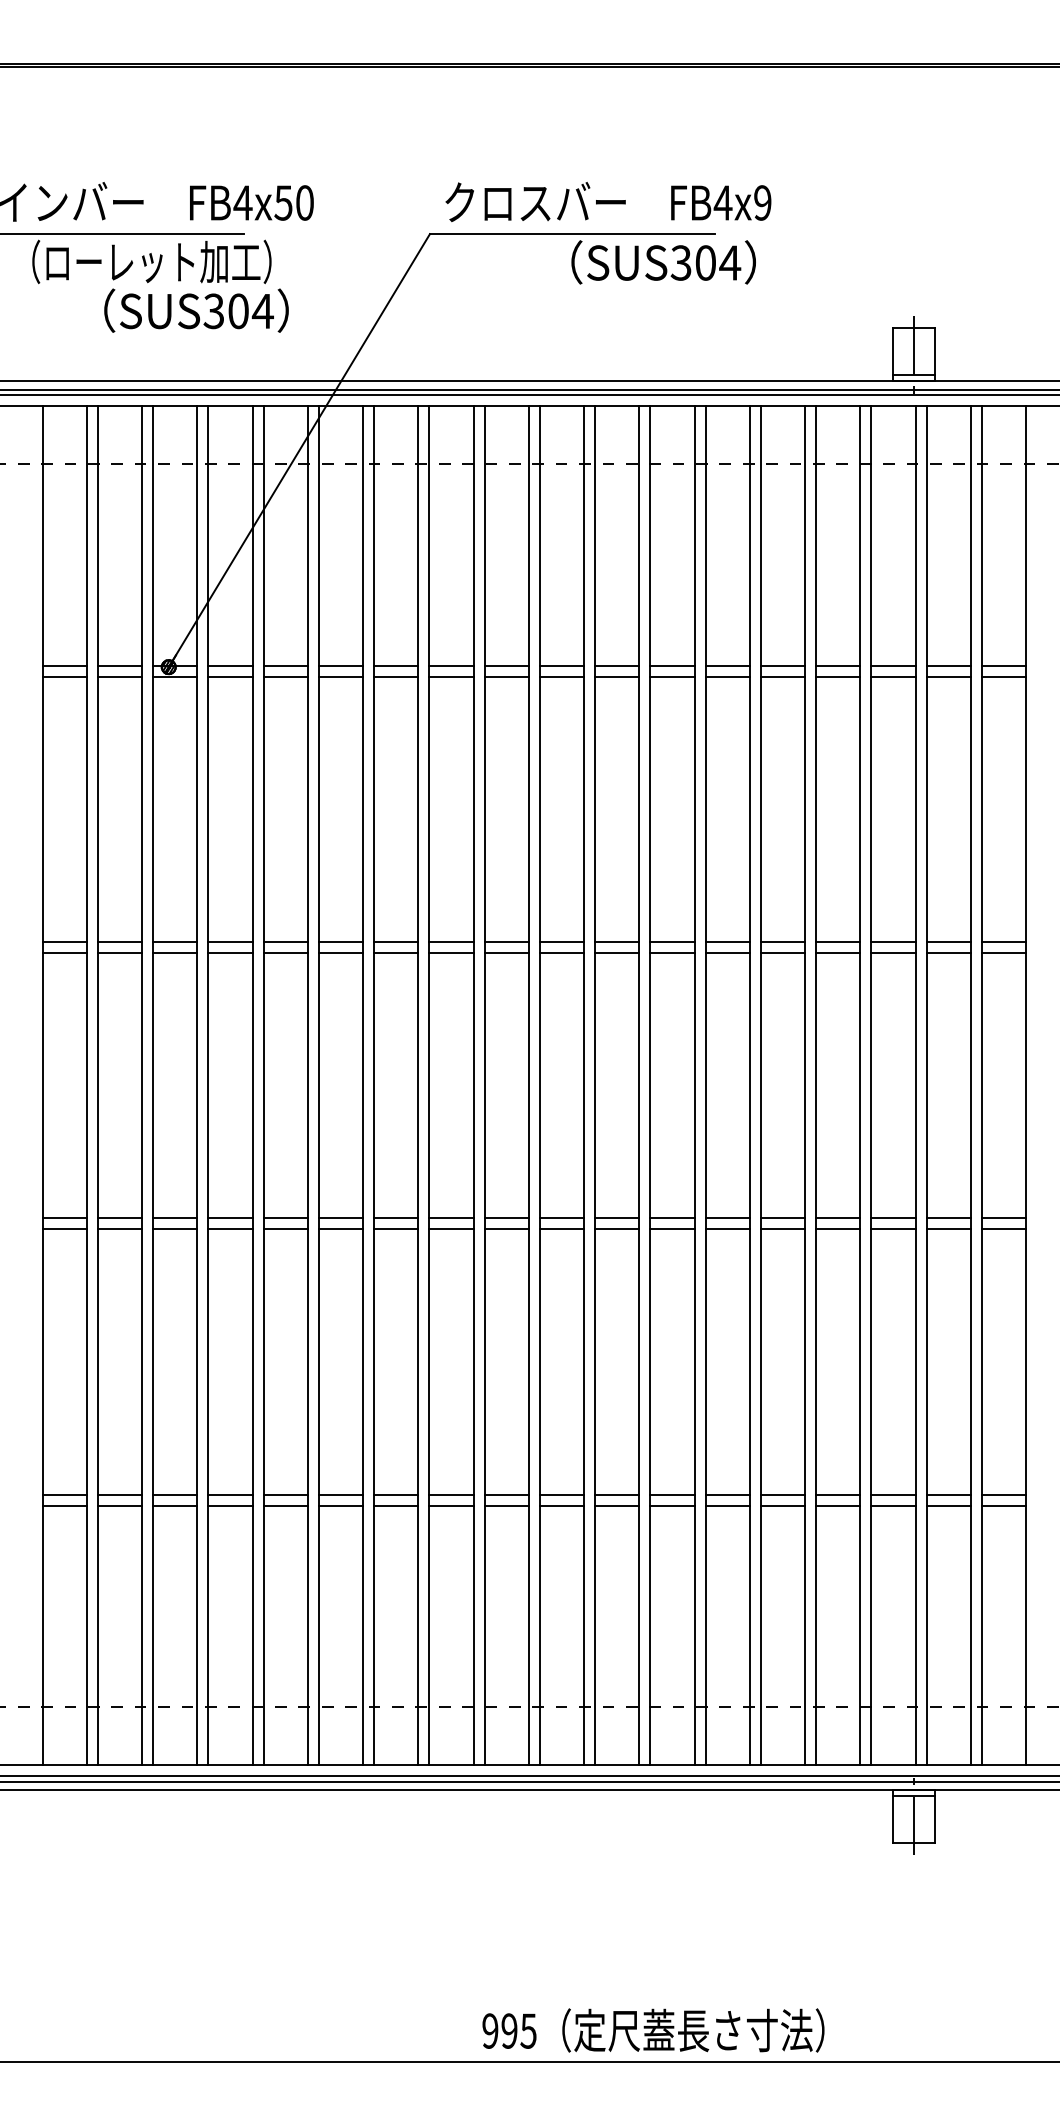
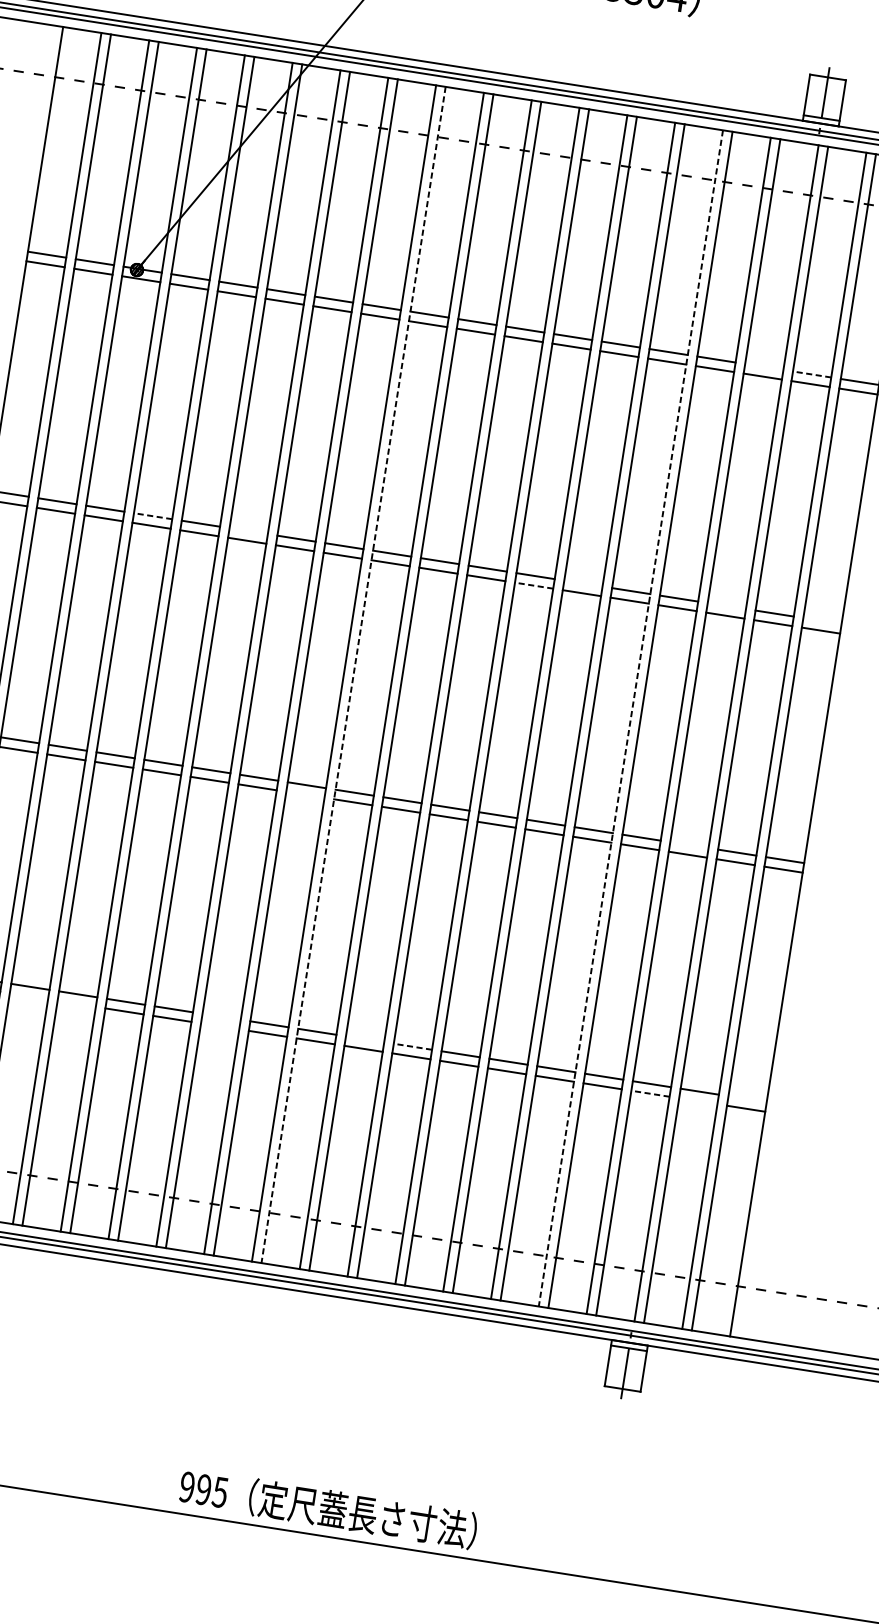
line: (893, 665) -> (764, 366), removed
line: (948, 665) -> (812, 374), solid -> dashed
line: (229, 942) -> (152, 516), solid -> dashed
line: (340, 942) -> (248, 531), removed
line: (727, 942) -> (583, 584), removed
line: (893, 942) -> (726, 606), removed
line: (1003, 942) -> (822, 621), removed
line: (671, 953) -> (533, 585), solid -> dashed
line: (484, 1085) -> (353, 674), solid -> dashed
line: (805, 1085) -> (631, 718), solid -> dashed
line: (893, 1218) -> (689, 845), removed
line: (451, 1229) -> (305, 794), removed
line: (396, 1494) -> (221, 1016), removed
line: (561, 1494) -> (364, 1039), removed
line: (616, 1494) -> (412, 1046), solid -> dashed
line: (1003, 1494) -> (747, 1099), removed
line: (175, 1505) -> (29, 996), removed
line: (230, 1505) -> (76, 1003), removed
line: (396, 1505) -> (220, 1026), removed
line: (892, 1505) -> (649, 1093), solid -> dashed
line: (948, 1505) -> (698, 1101), removed
text: (653, 2030) -> (328, 1508), moved

